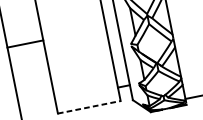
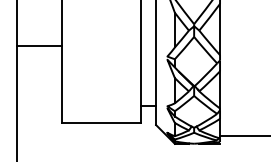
line: (25, 44) -> (39, 46), moved
line: (89, 107) -> (101, 123), dashed -> solid

